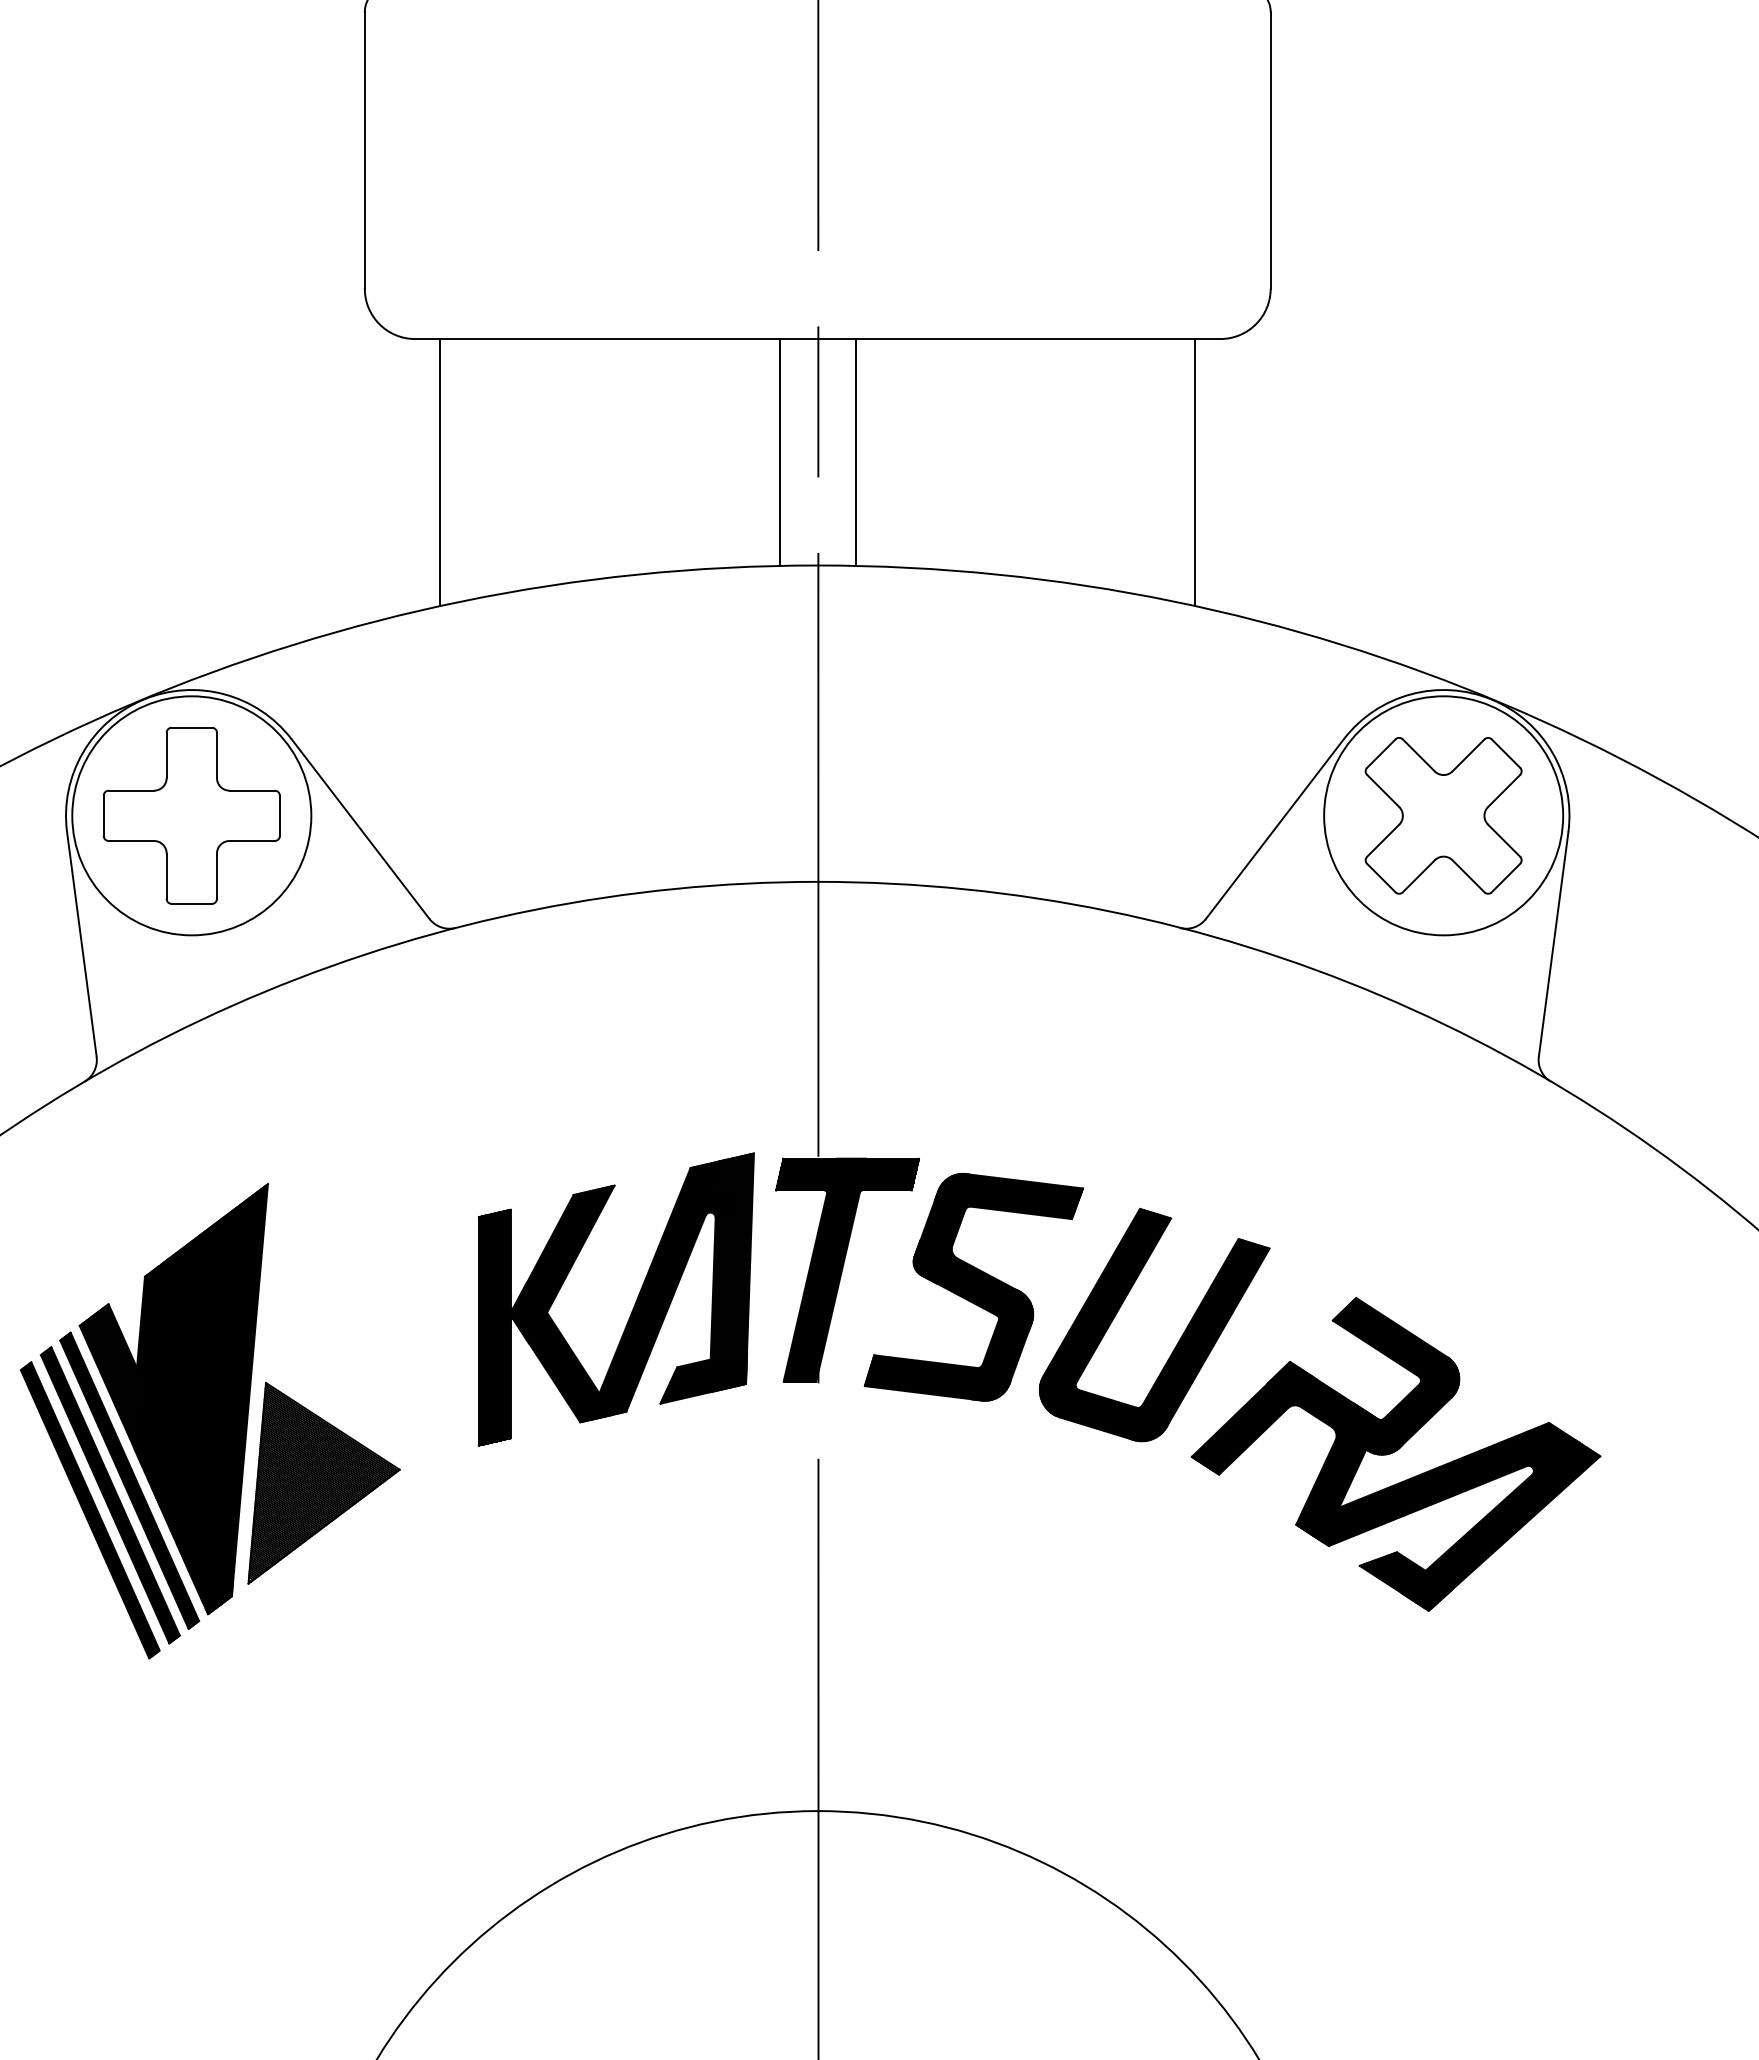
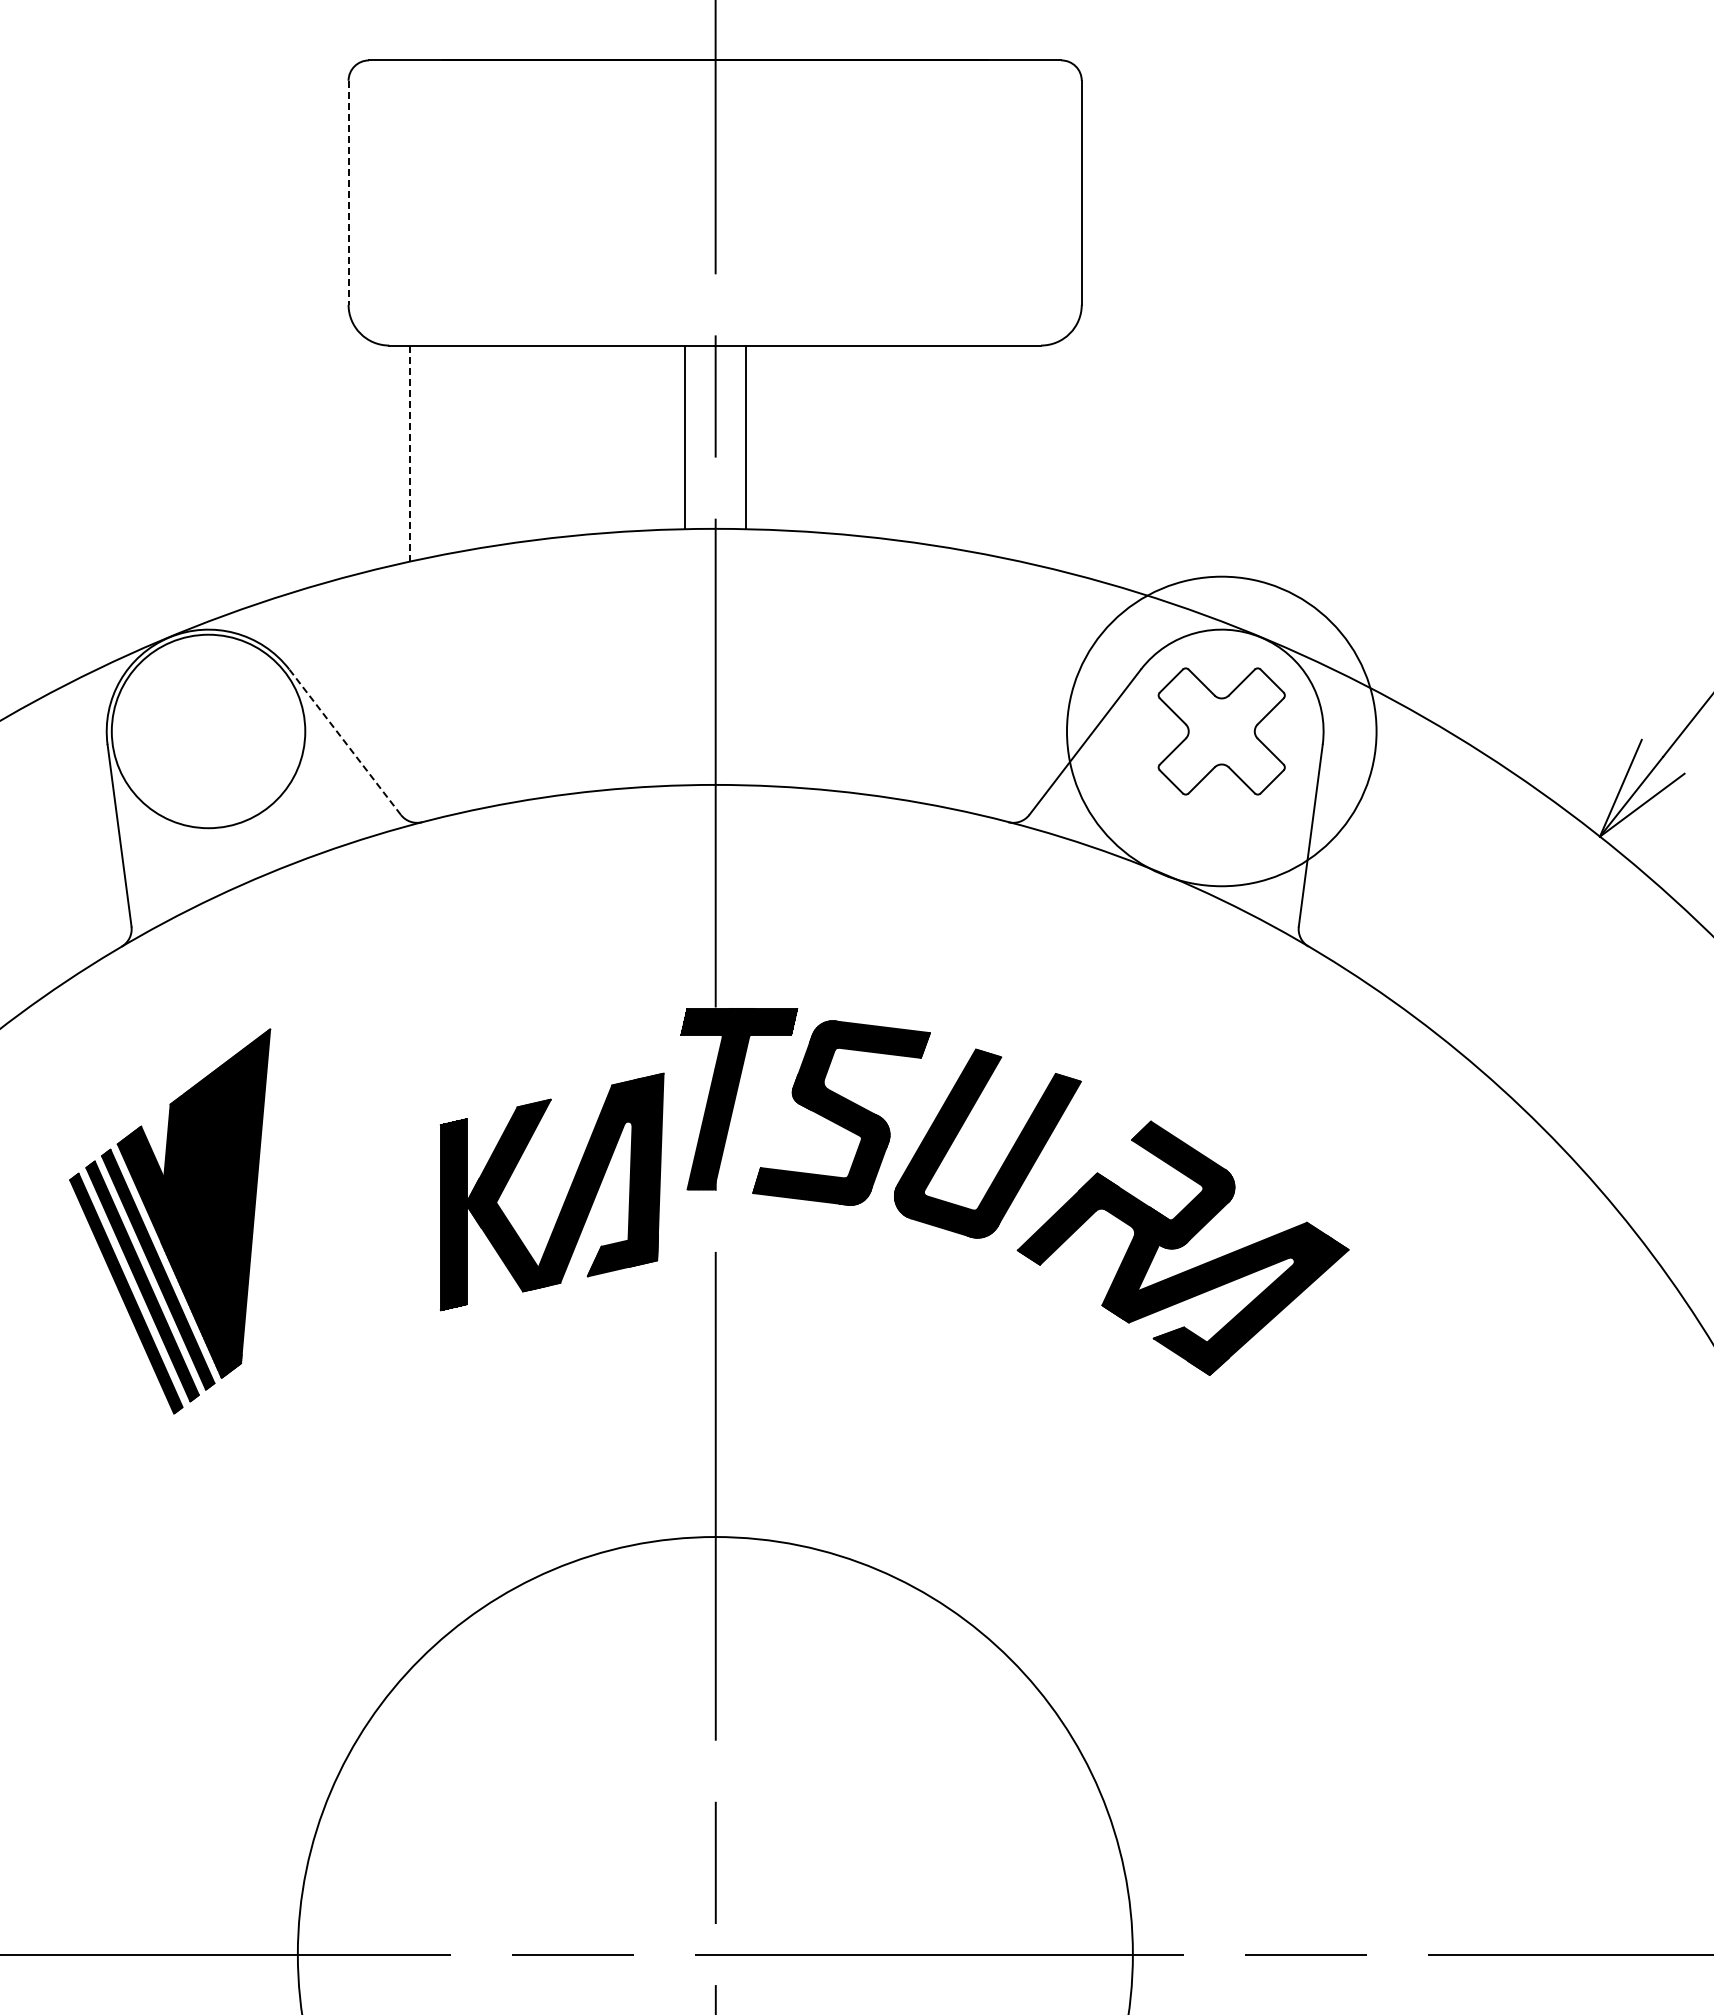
line: (364, 151) -> (348, 193), solid -> dashed
line: (1194, 472) -> (1020, 453), removed
line: (440, 473) -> (409, 454), solid -> dashed
part: (191, 815) -> (208, 731), removed
circle: (1443, 815) -> (1221, 731), size x1.6
line: (361, 829) -> (345, 742), solid -> dashed
part: (634, 1303) -> (566, 1195), moved
part: (323, 1483) -> (315, 1271), removed

